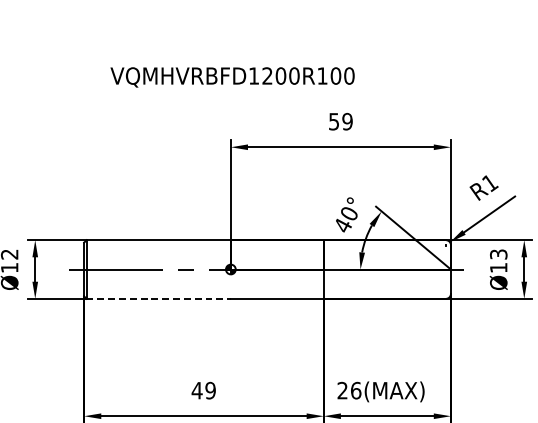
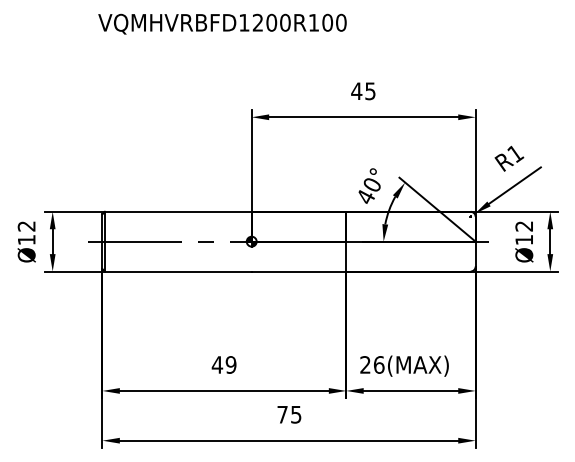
text: (232, 76) -> (222, 23), moved
text: (340, 121) -> (363, 91), 59 -> 45
text: (498, 254) -> (524, 226), Ø13 -> Ø12
line: (158, 298) -> (178, 271), dashed -> solid

